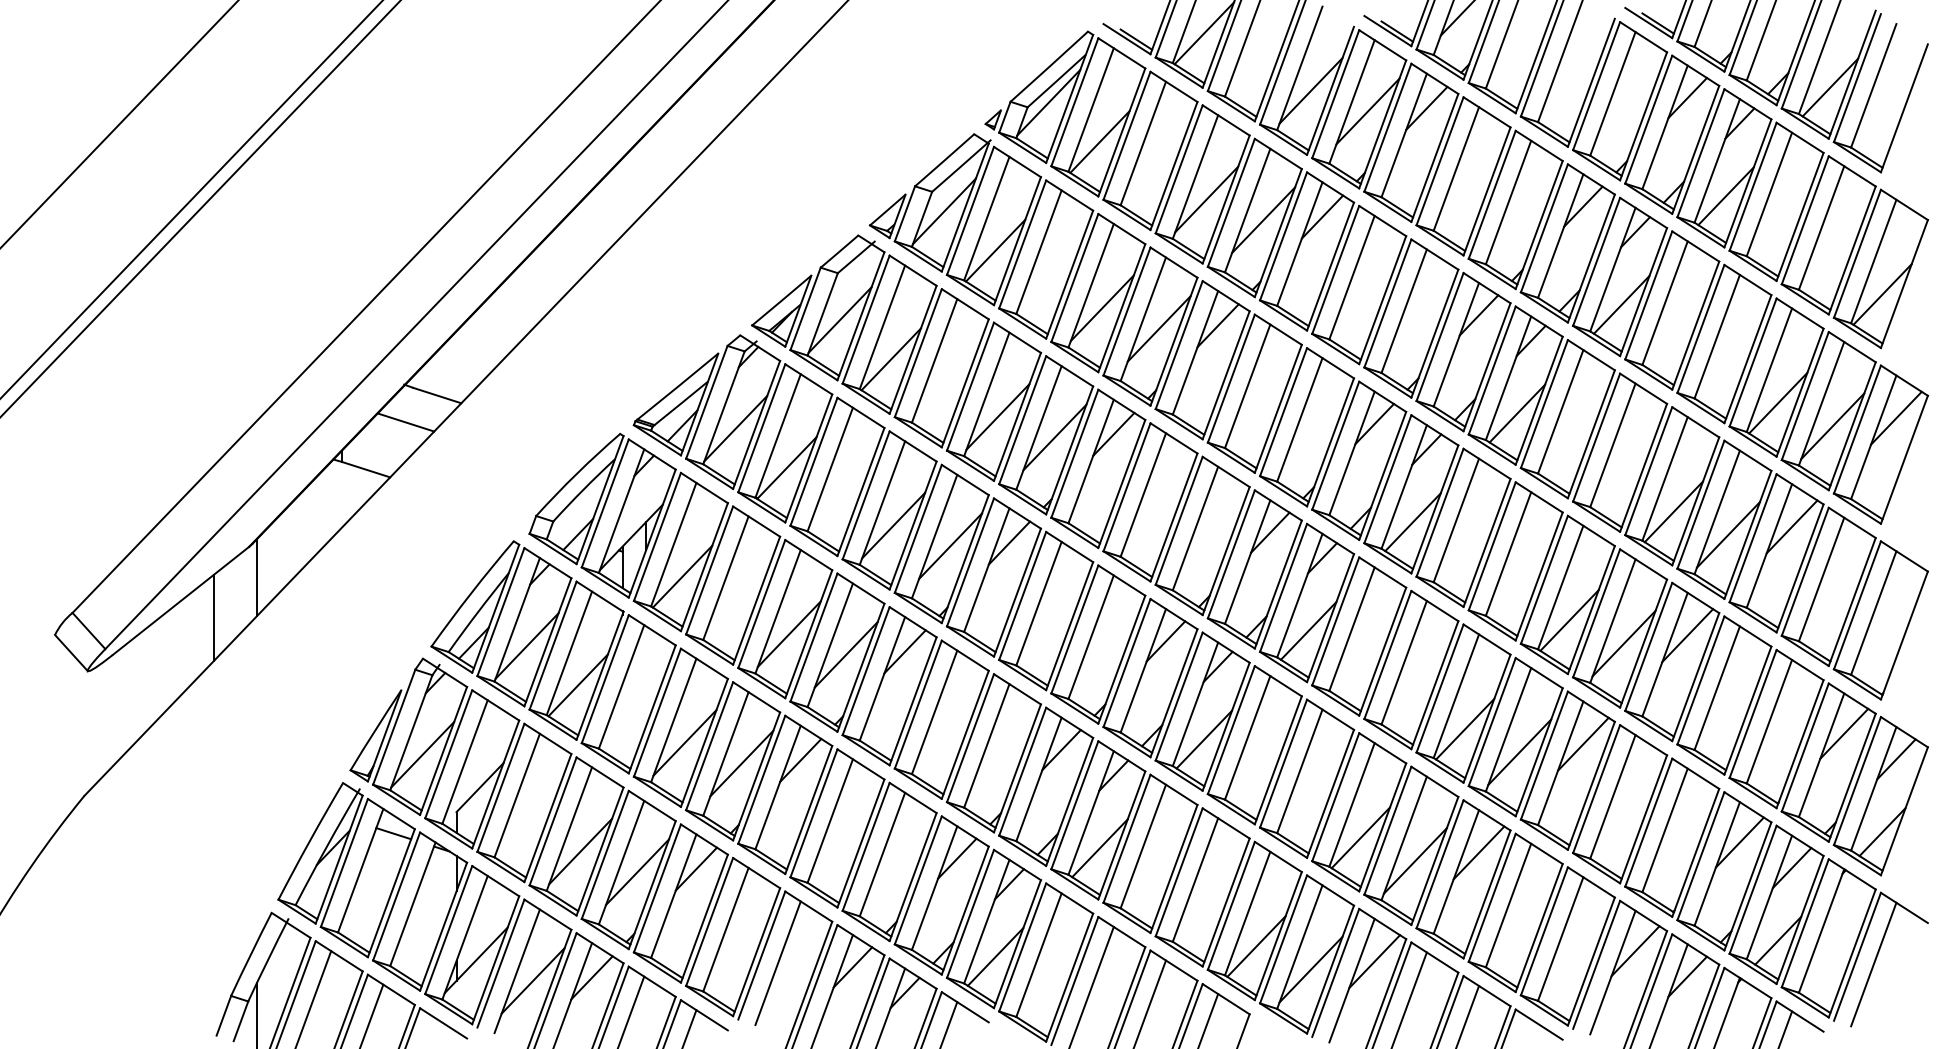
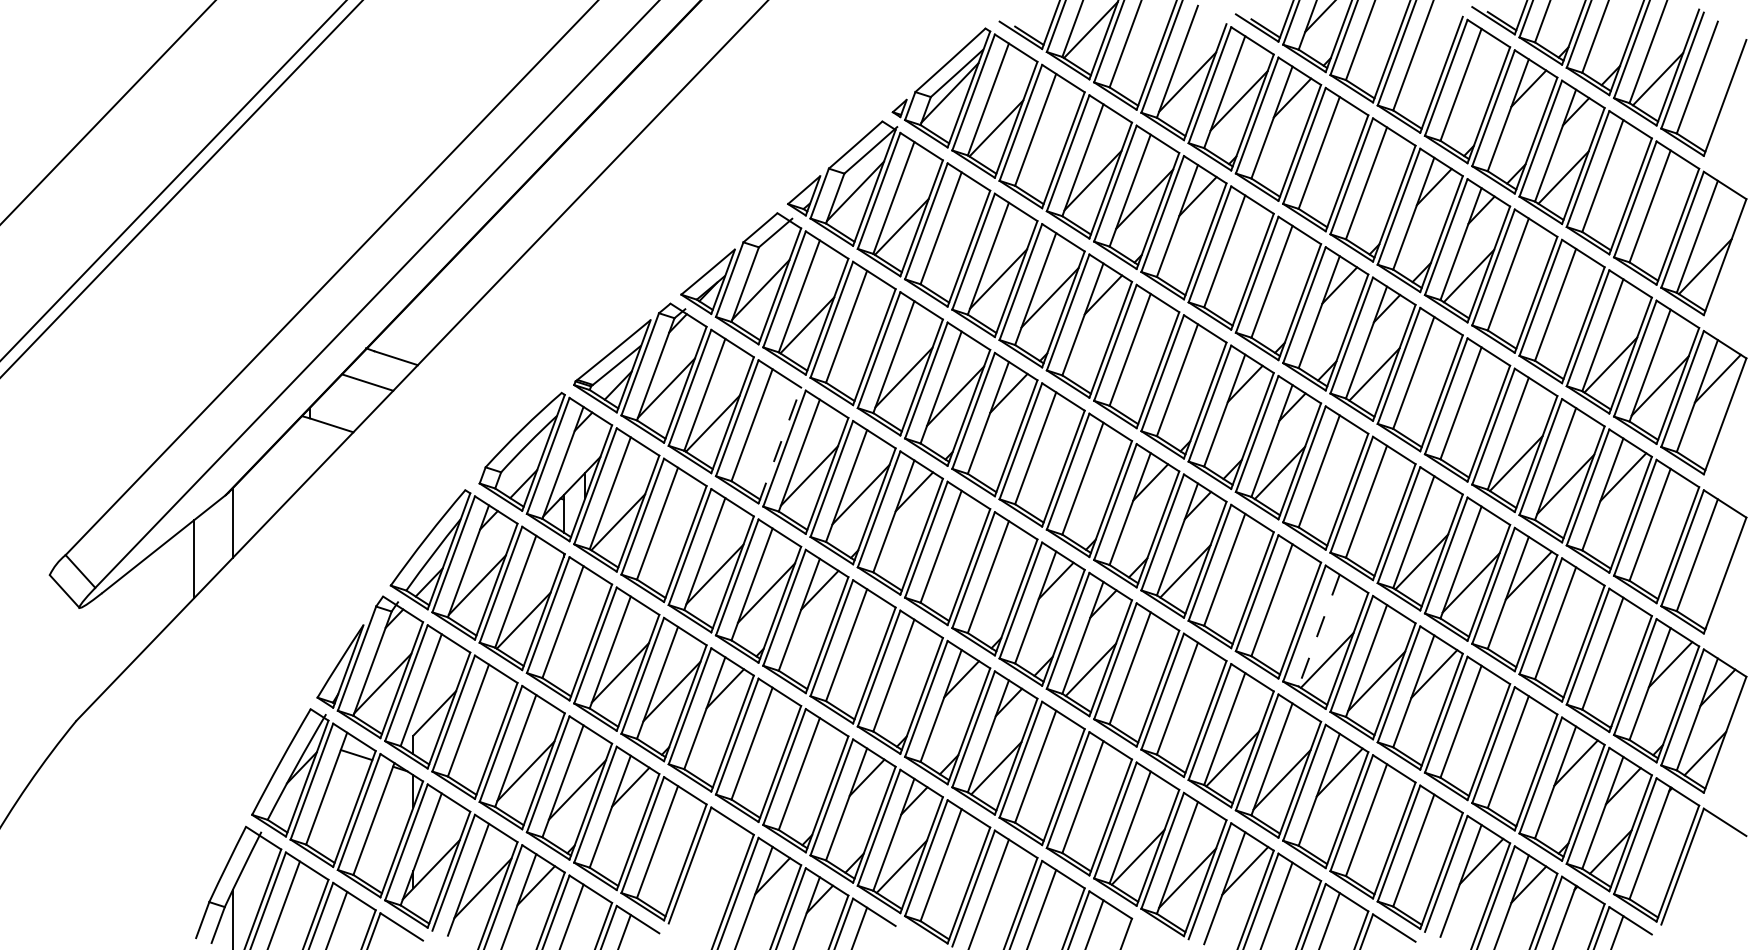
line: (861, 491) -> (780, 445), solid -> dashed
line: (1456, 696) -> (1319, 630), solid -> dashed
line: (777, 963) -> (704, 872), removed
line: (1873, 964) -> (1697, 873), removed

